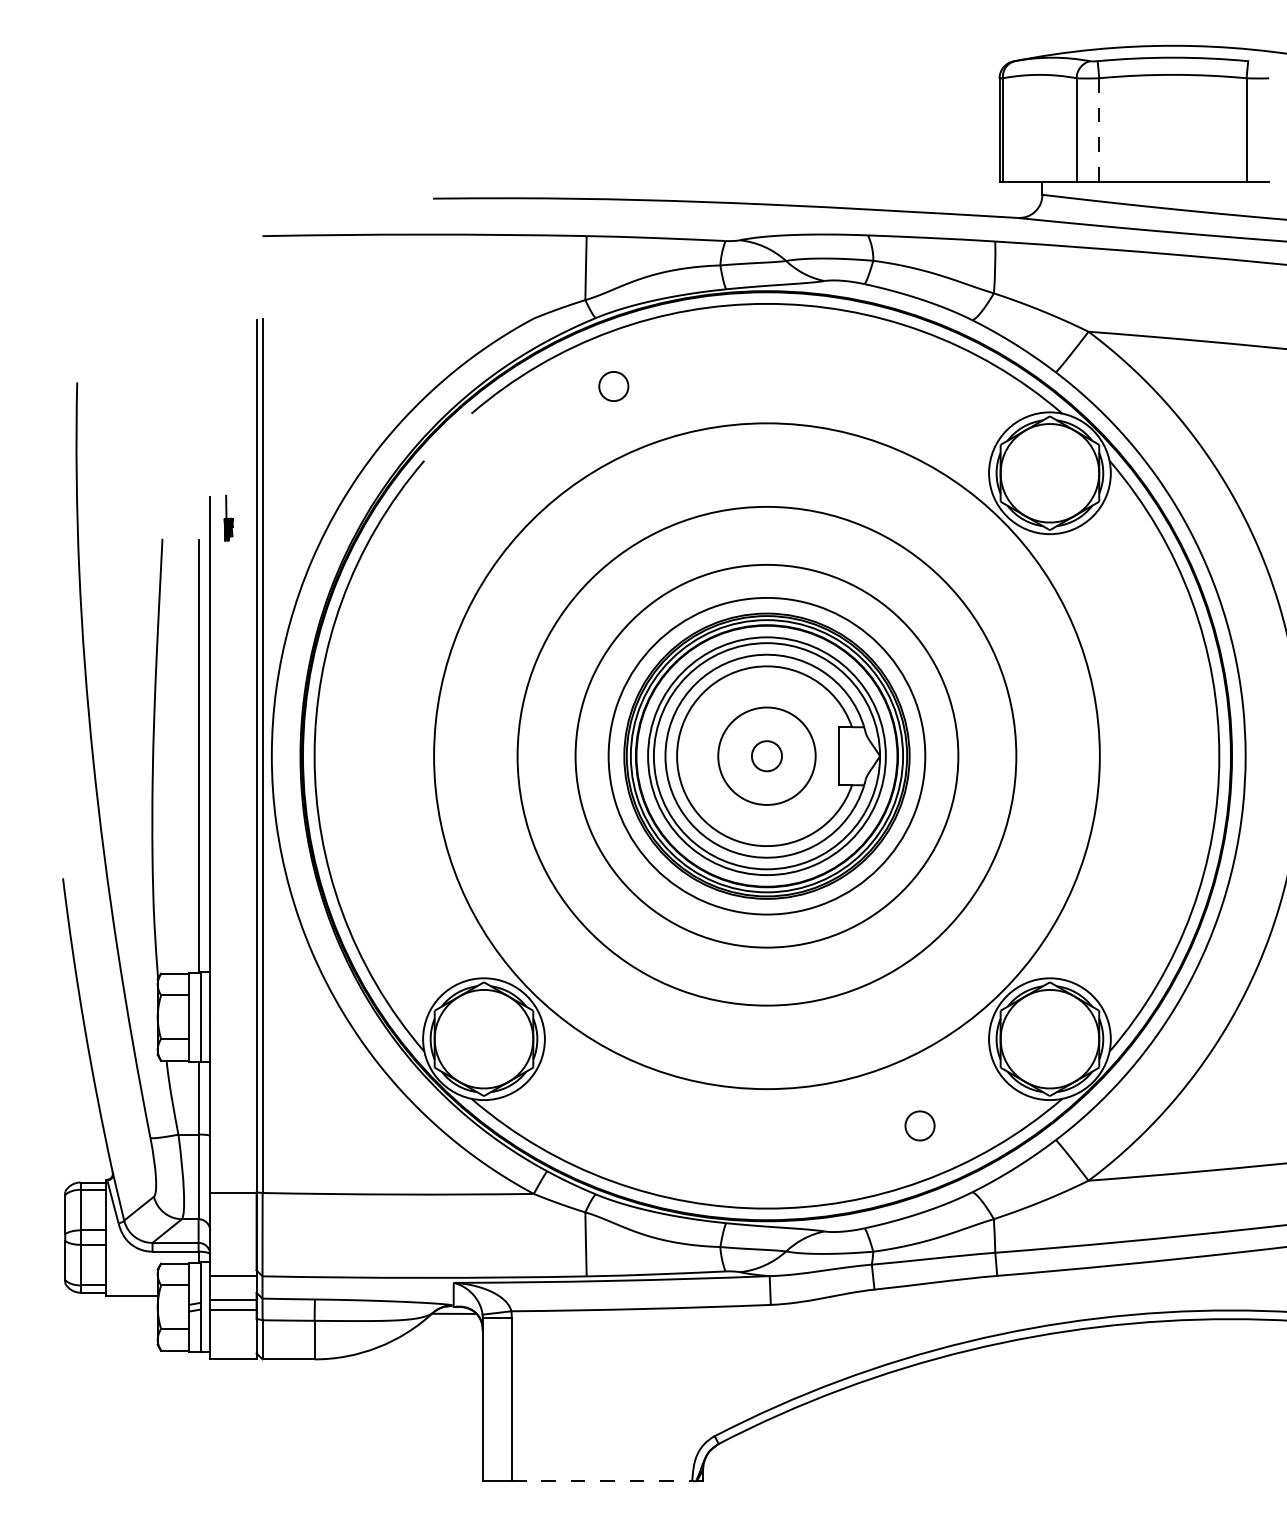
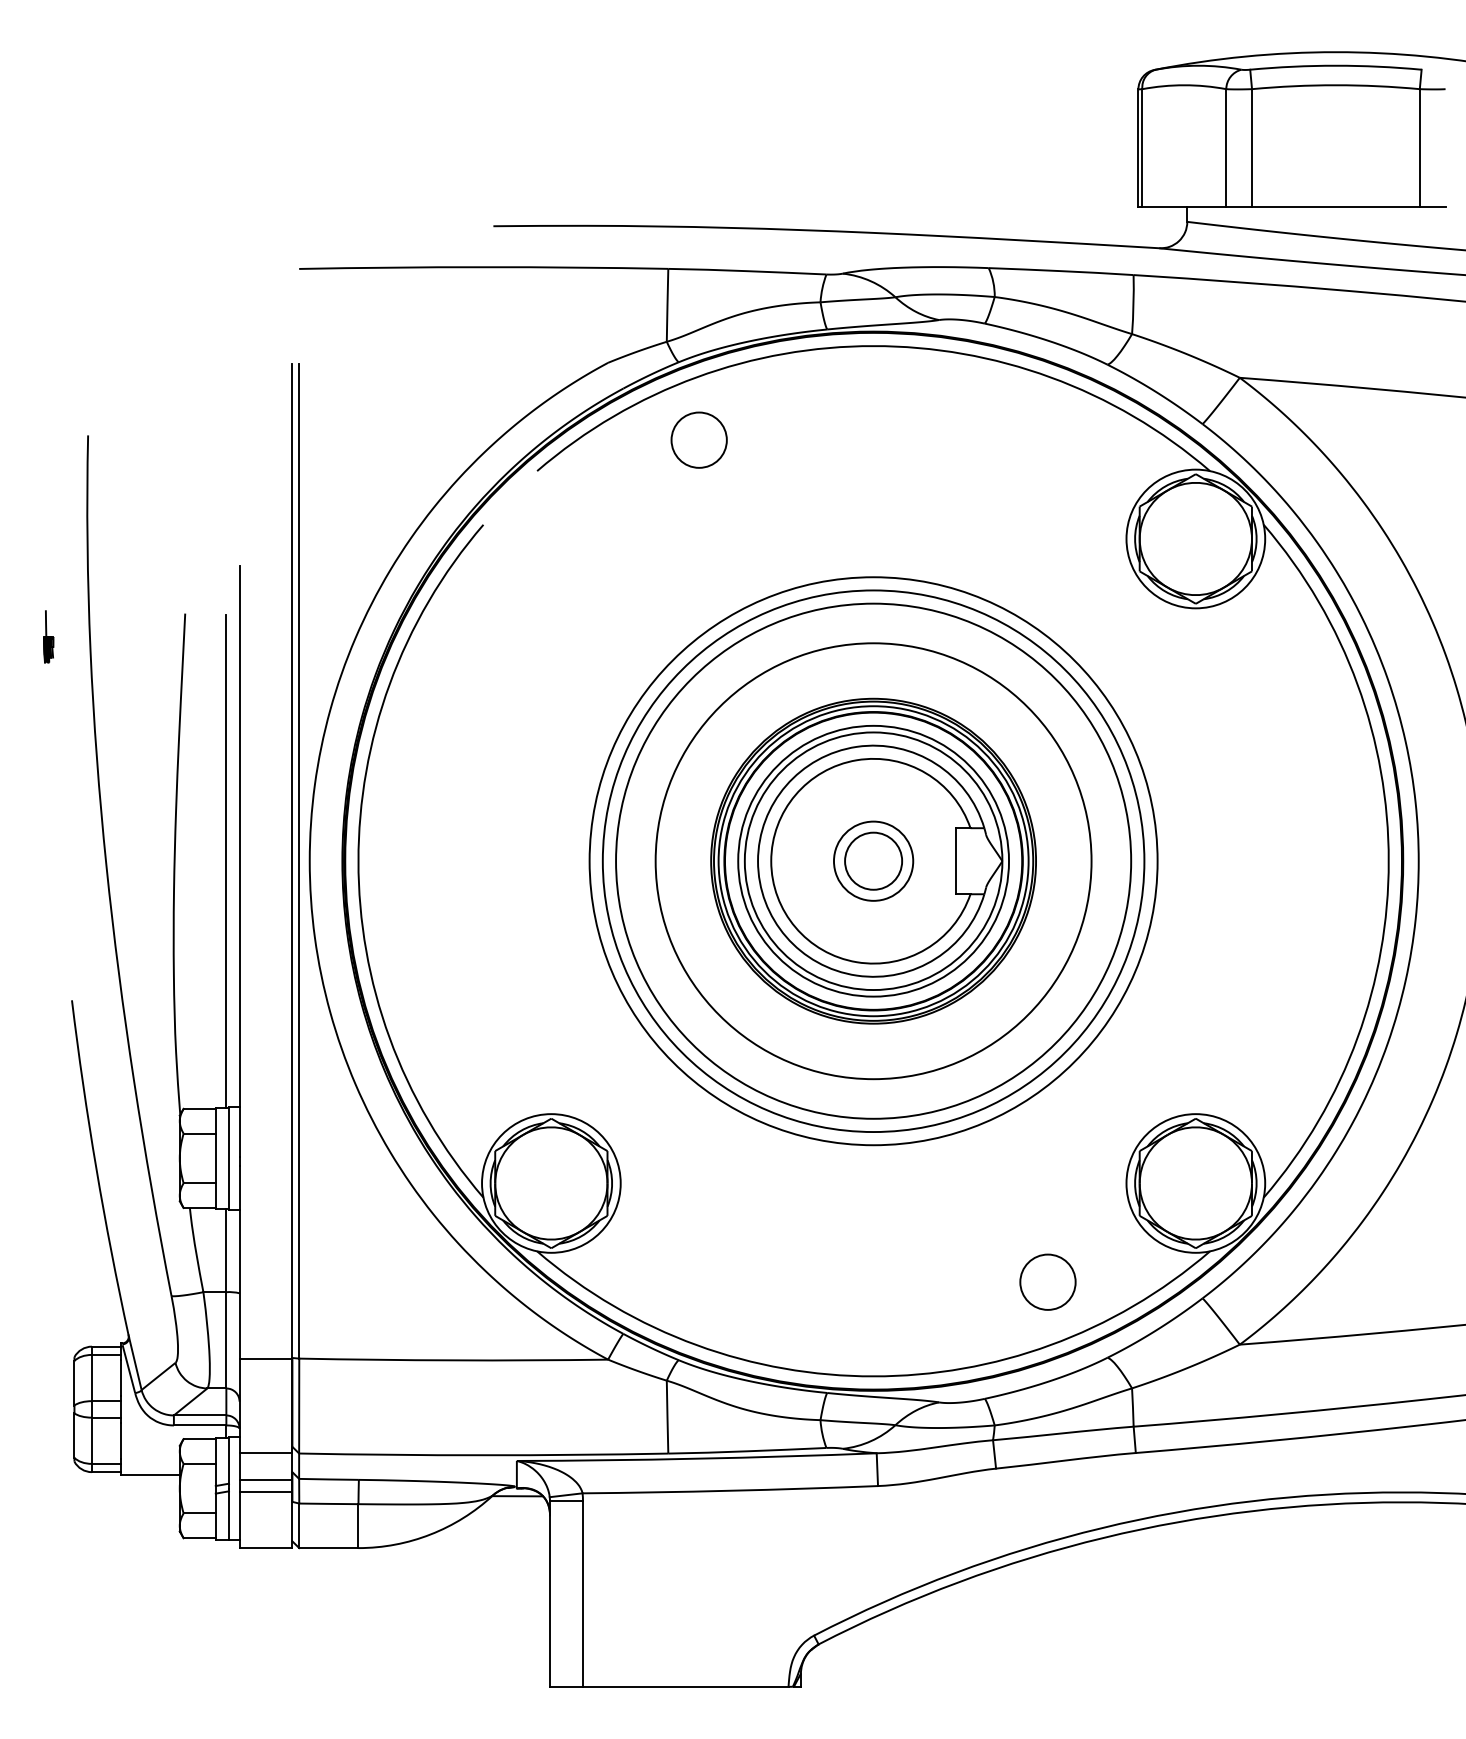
line: (1099, 130) -> (1252, 148), dashed -> solid
circle: (613, 386) -> (698, 440), size x1.67
part: (228, 517) -> (48, 636), moved
circle: (766, 756) -> (873, 861), size x0.71
circle: (766, 756) -> (873, 861), size x0.71
circle: (766, 756) -> (873, 861), size x1.43
circle: (766, 756) -> (873, 861), size x1.67
circle: (919, 1125) -> (1047, 1281), size x1.67
line: (602, 1481) -> (686, 1687), dashed -> solid

